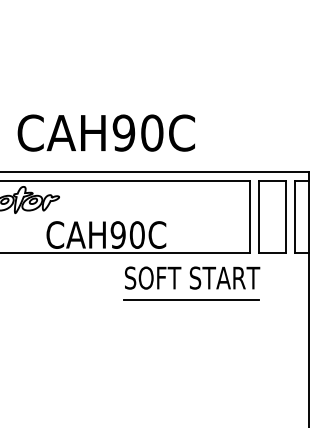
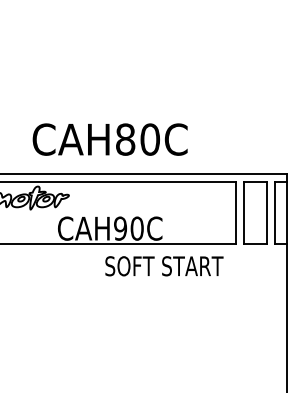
text: (123, 132) -> (125, 139), CAH90C -> CAH80C
text: (192, 278) -> (164, 266), moved
line: (191, 300) -> (184, 285), removed

